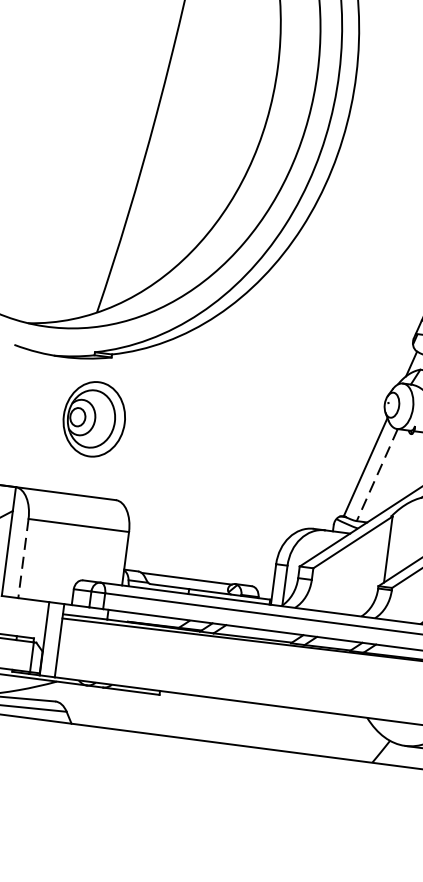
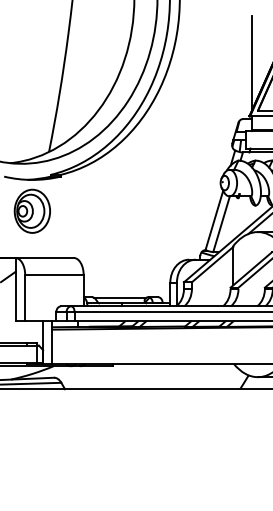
part: (92, 417) -> (31, 210), moved
line: (377, 475) -> (221, 224), dashed -> solid
line: (23, 558) -> (25, 298), dashed -> solid

